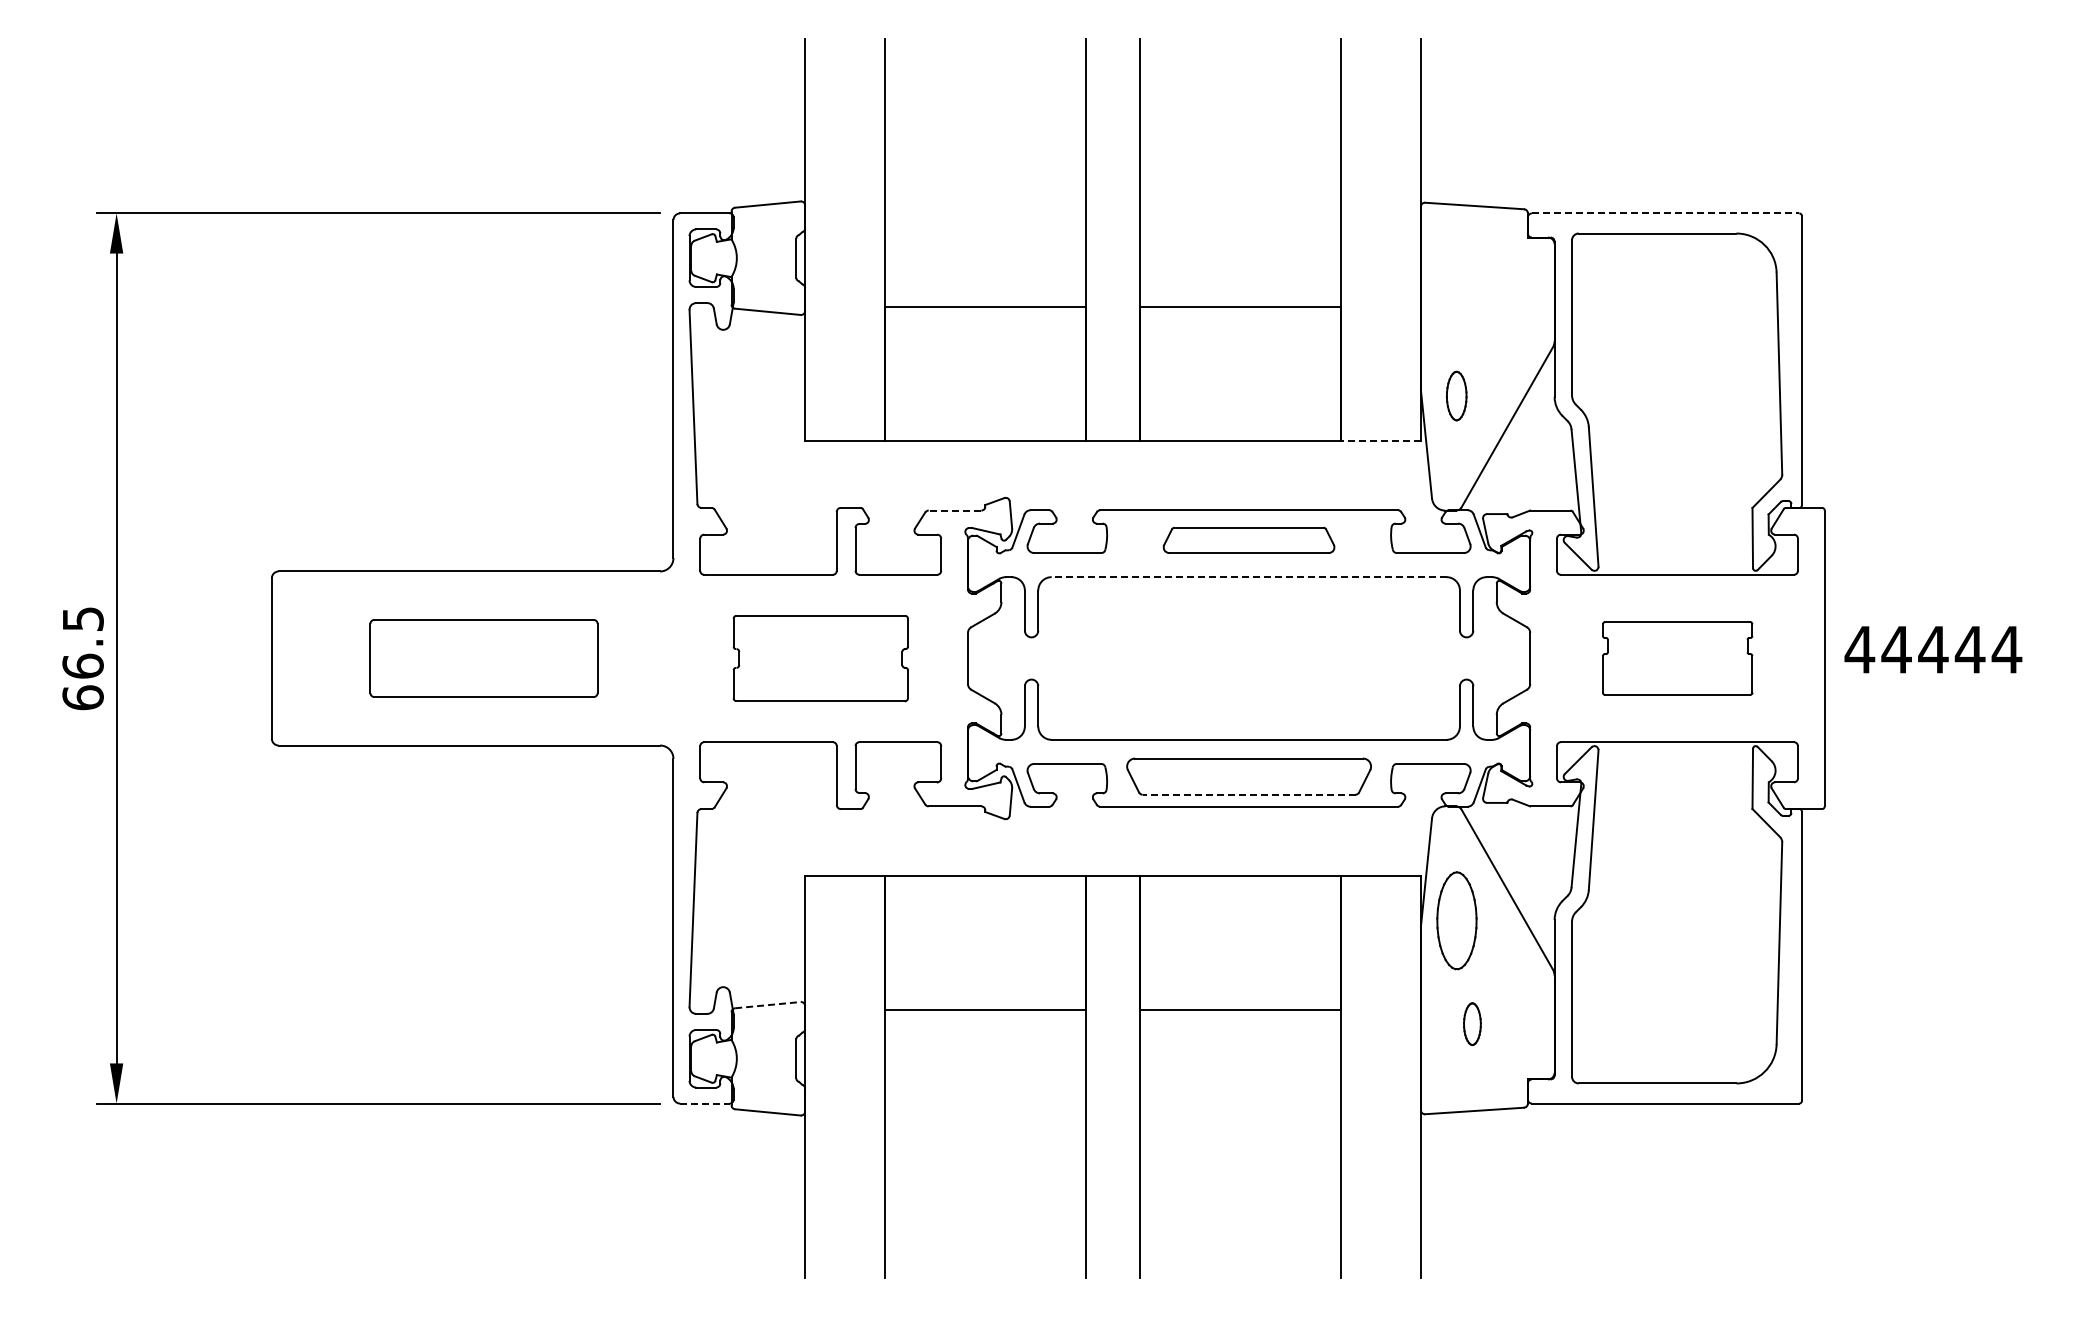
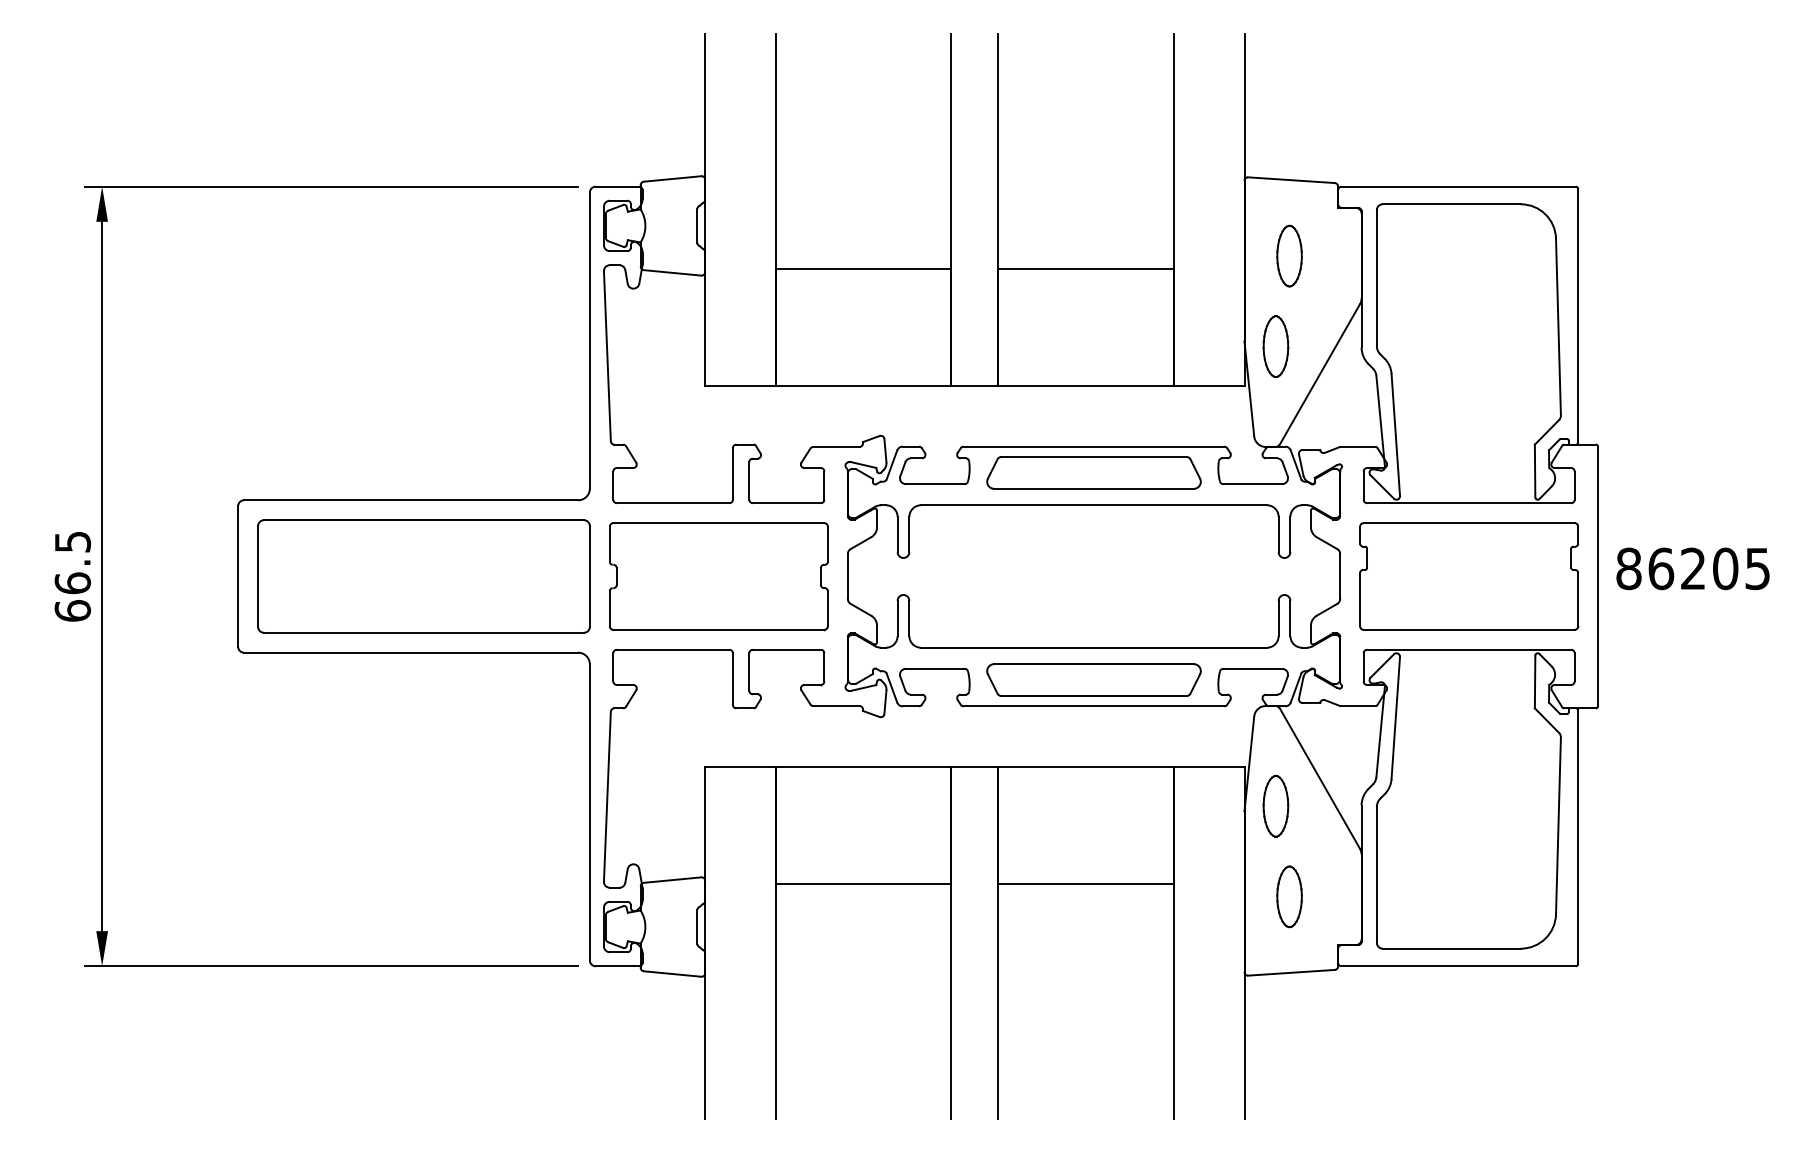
line: (1665, 213) -> (1458, 186), dashed -> solid
part: (1472, 292) -> (1289, 255), added
part: (1456, 395) -> (1275, 346), size x1.43
line: (1380, 441) -> (1209, 386), dashed -> solid
line: (954, 510) -> (835, 446), dashed -> solid
part: (1248, 540) -> (1093, 473), size x1.43
line: (1248, 577) -> (1093, 505), dashed -> solid
text: (1933, 649) -> (1693, 568), 44444 -> 86205
part: (483, 658) -> (423, 576), size x1.67
part: (820, 658) -> (718, 576), size x1.43
part: (1677, 658) -> (1469, 576), size x1.67
line: (1248, 794) -> (1093, 695), dashed -> solid
part: (1456, 920) -> (1275, 805), size x0.71
line: (767, 1005) -> (672, 880), dashed -> solid
part: (1472, 1023) -> (1289, 896), size x1.67
line: (704, 1103) -> (617, 966), dashed -> solid

